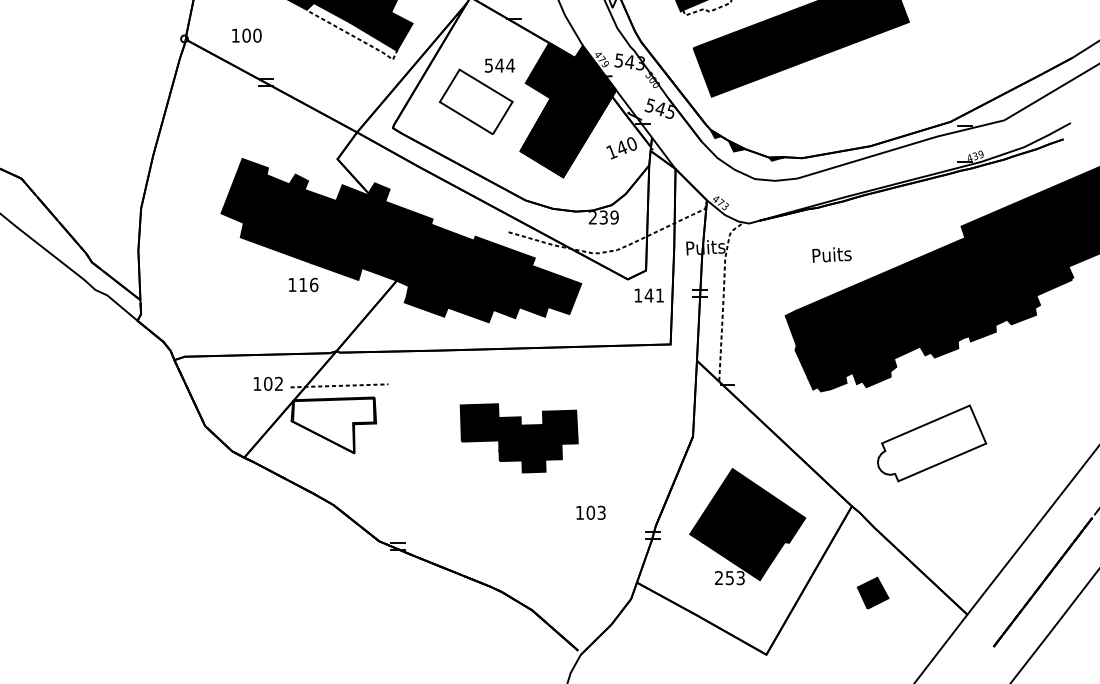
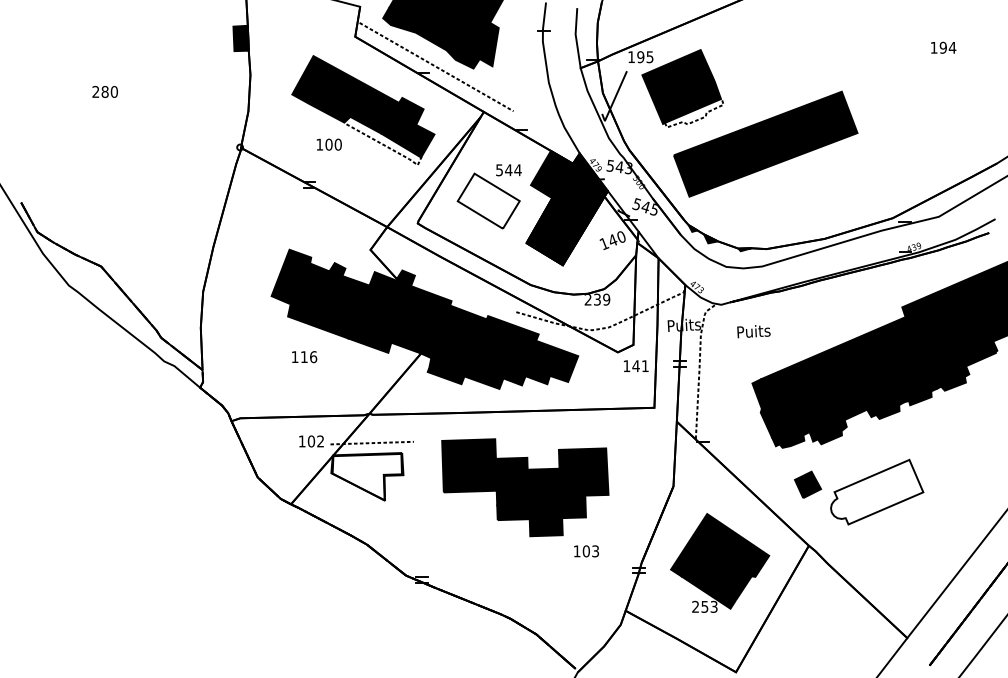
text: (245, 35) -> (328, 144), moved
text: (831, 254) -> (753, 331), moved
text: (303, 285) -> (304, 357), moved
part: (519, 437) -> (525, 487), size x1.67
part: (873, 592) -> (808, 484), moved

